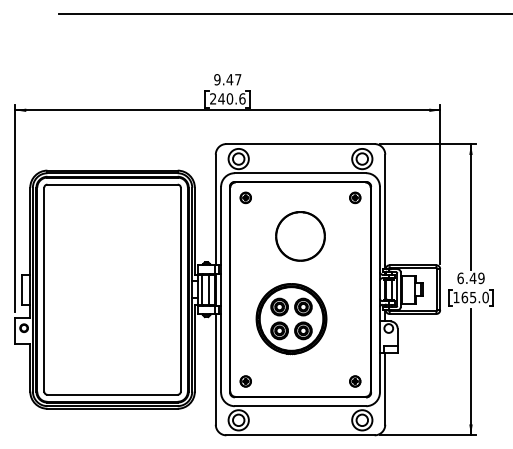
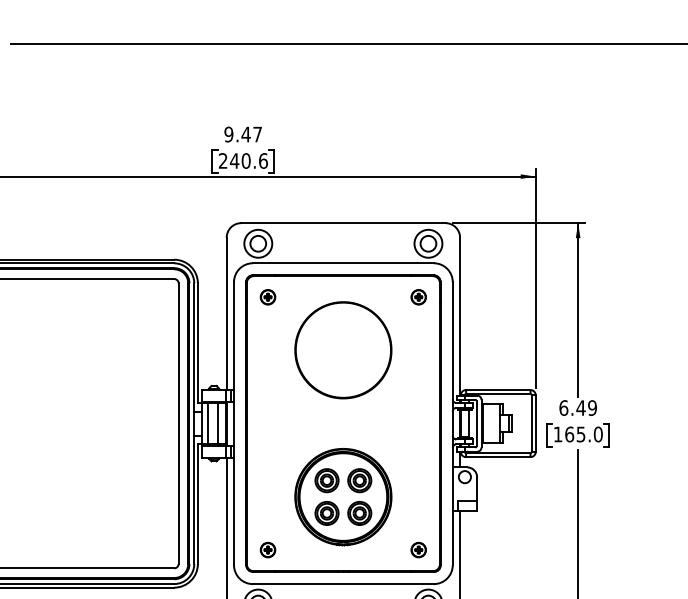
part: (300, 236) -> (343, 350), size x1.43
part: (291, 319) -> (343, 497), moved

